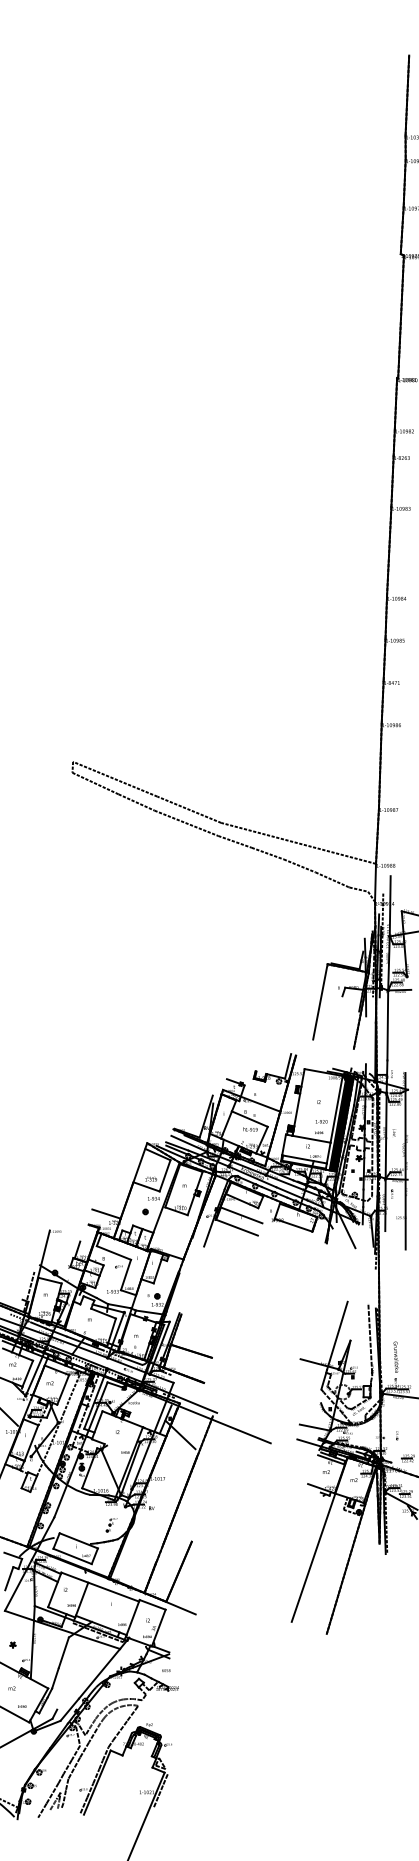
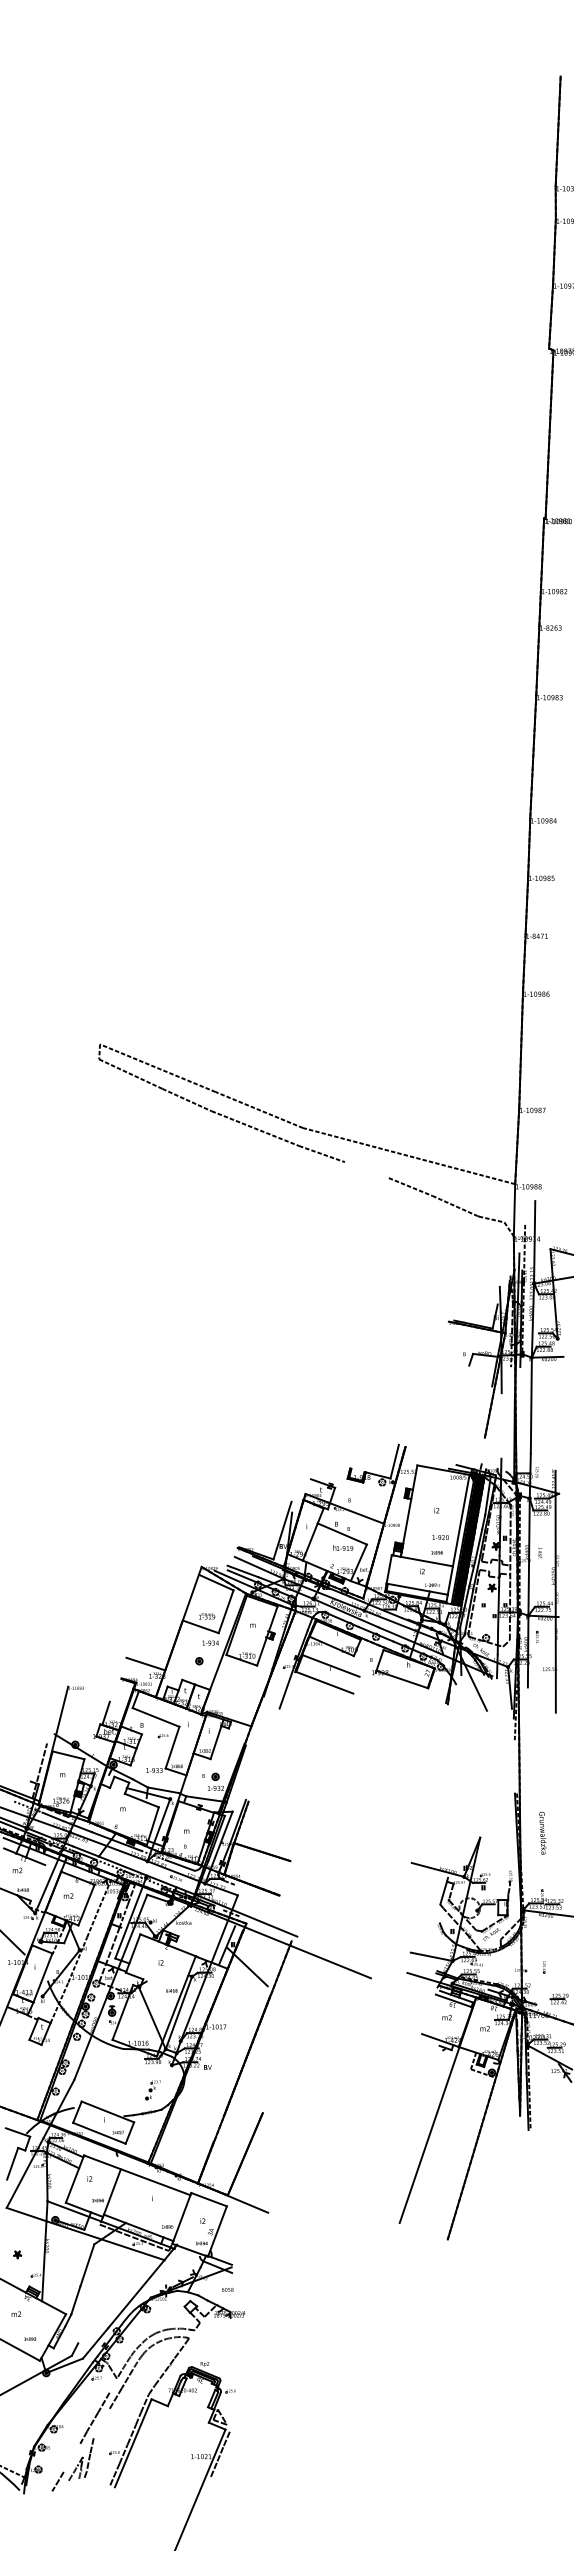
line: (267, 853) -> (366, 1170), removed
line: (320, 1001) -> (438, 1372), removed
line: (337, 1335) -> (462, 1830), removed
line: (369, 1337) -> (506, 1833), removed
text: (395, 1357) -> (542, 1833), moved
line: (27, 1373) -> (37, 1882), removed
line: (77, 1736) -> (106, 2379), removed
line: (74, 1768) -> (101, 2423), removed
line: (52, 1793) -> (71, 2457), removed

